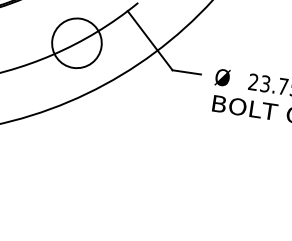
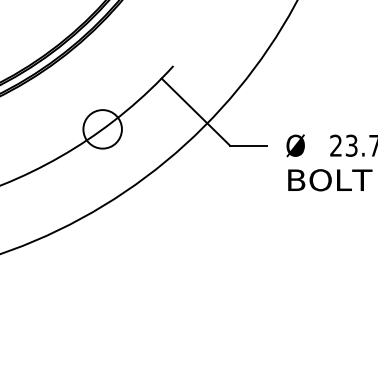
circle: (76, 43) -> (102, 129), size x0.6

